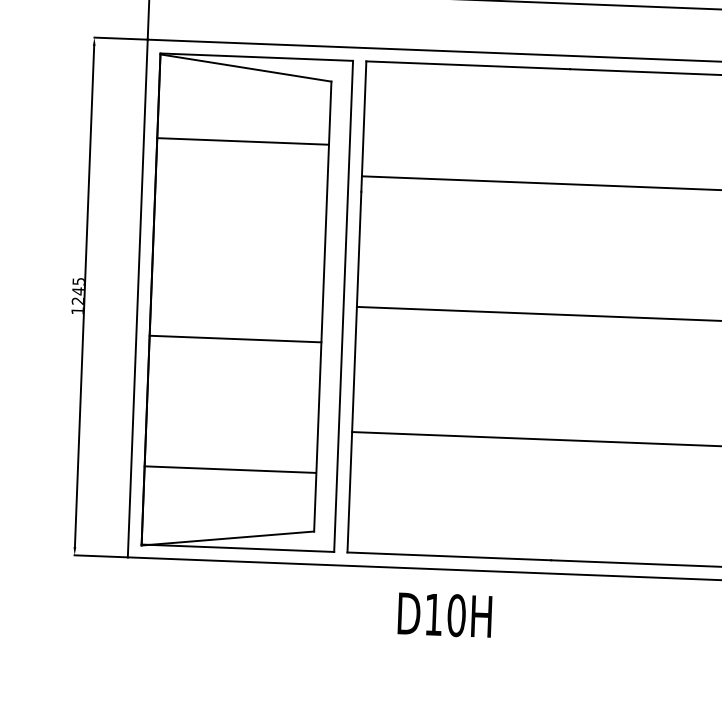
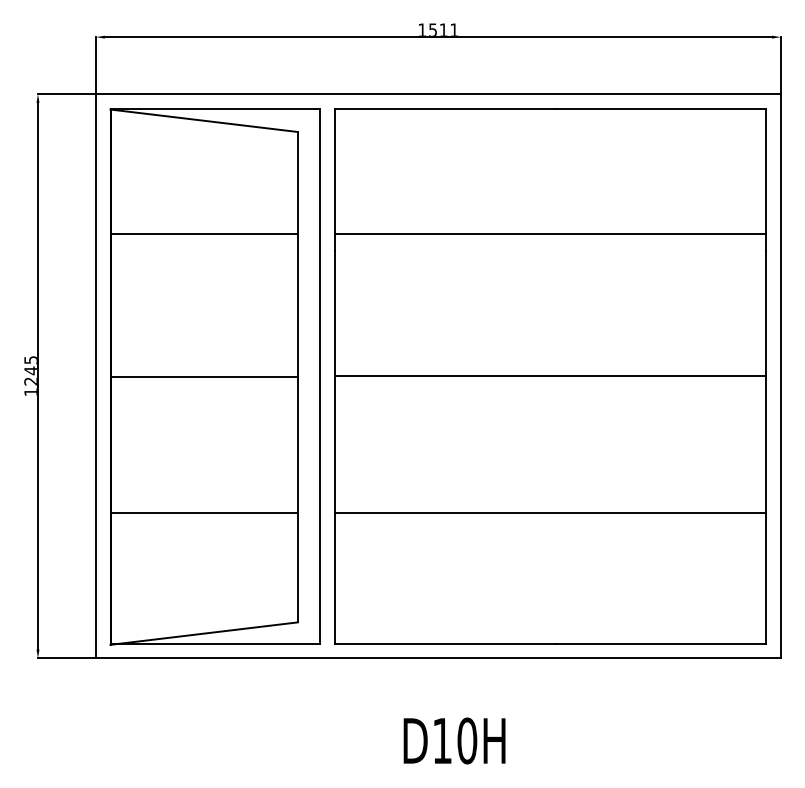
line: (242, 141) -> (203, 233), moved
line: (234, 339) -> (203, 377), moved
line: (229, 469) -> (203, 512), moved
text: (444, 614) -> (454, 740), moved

